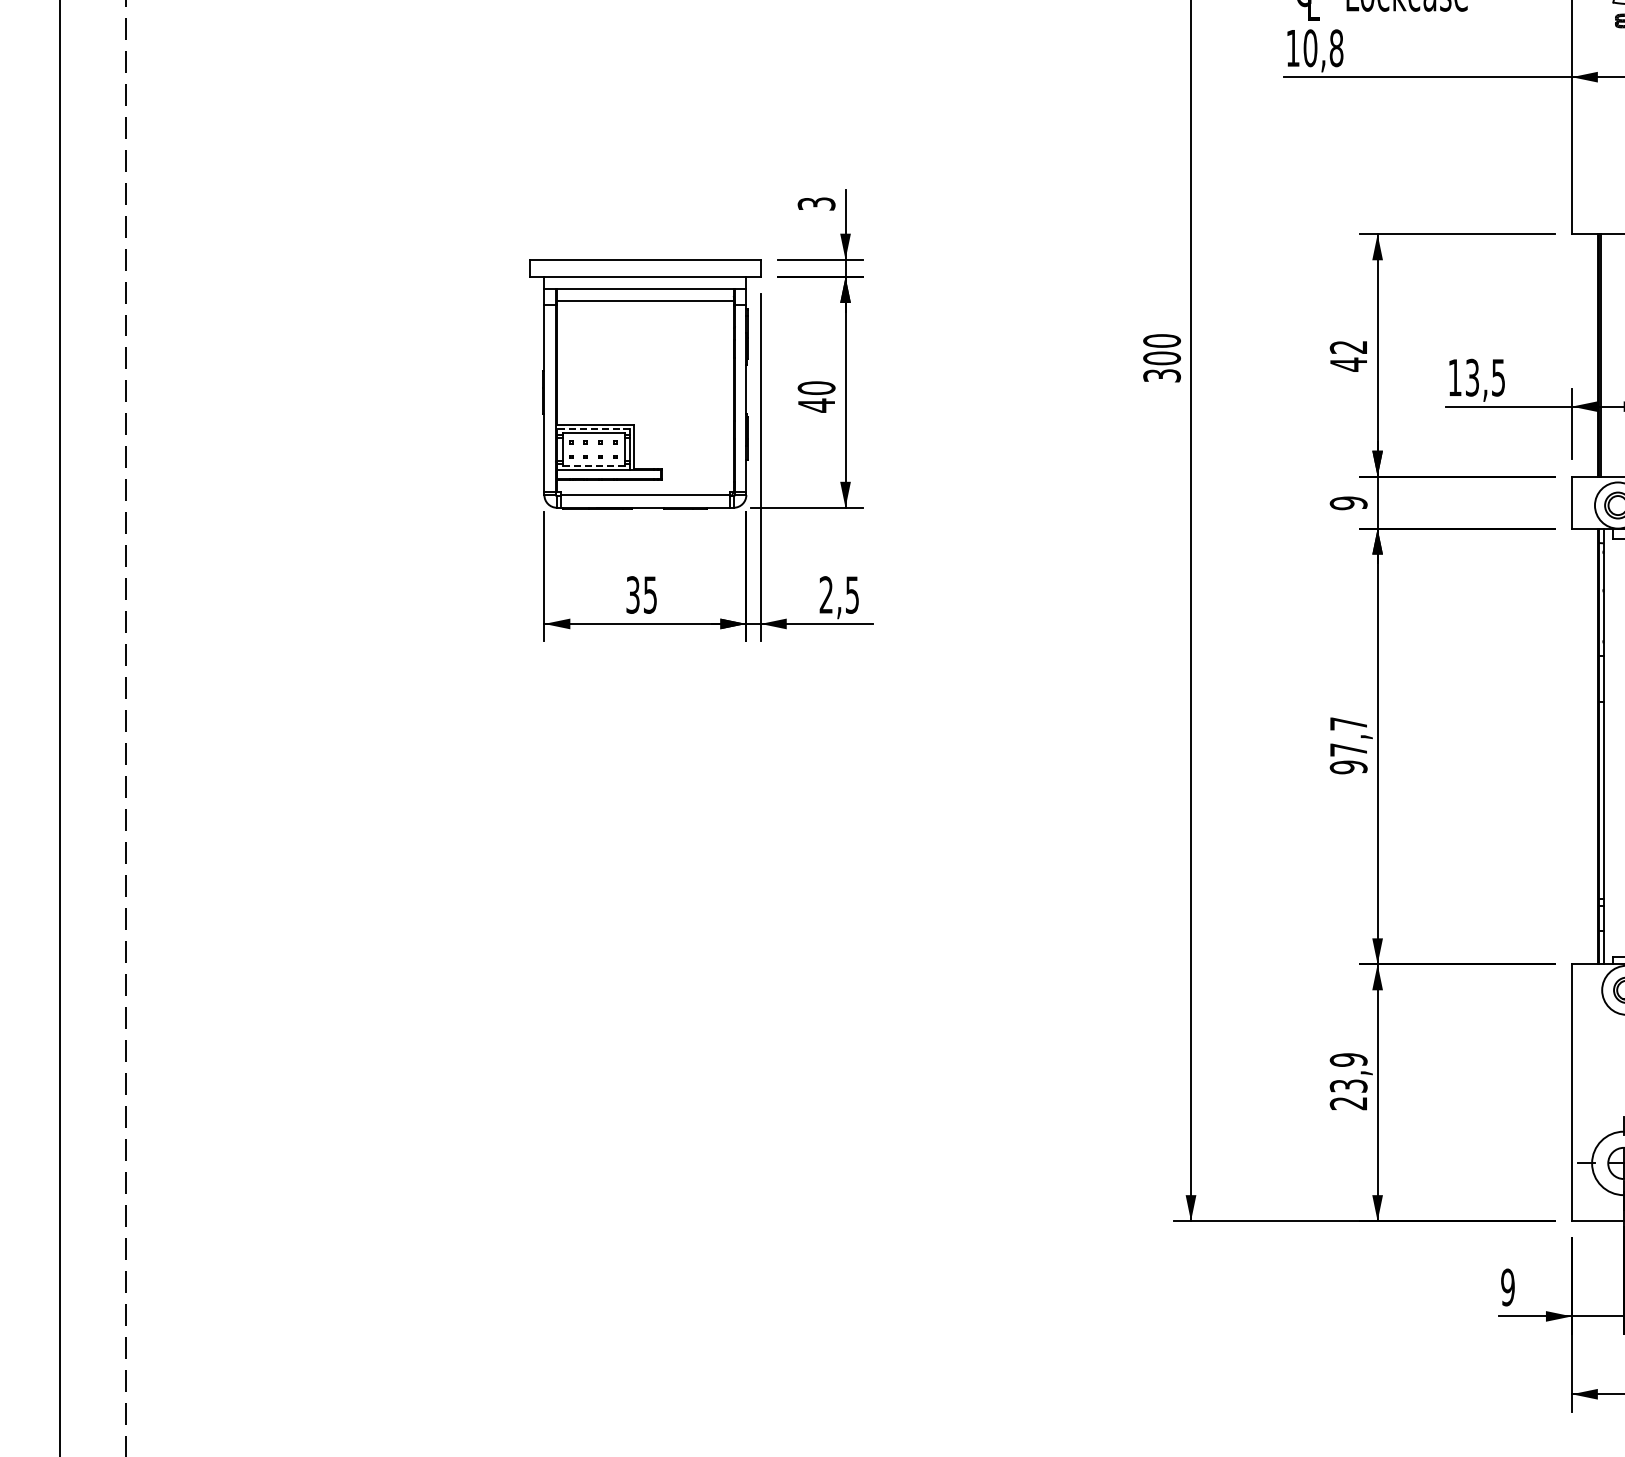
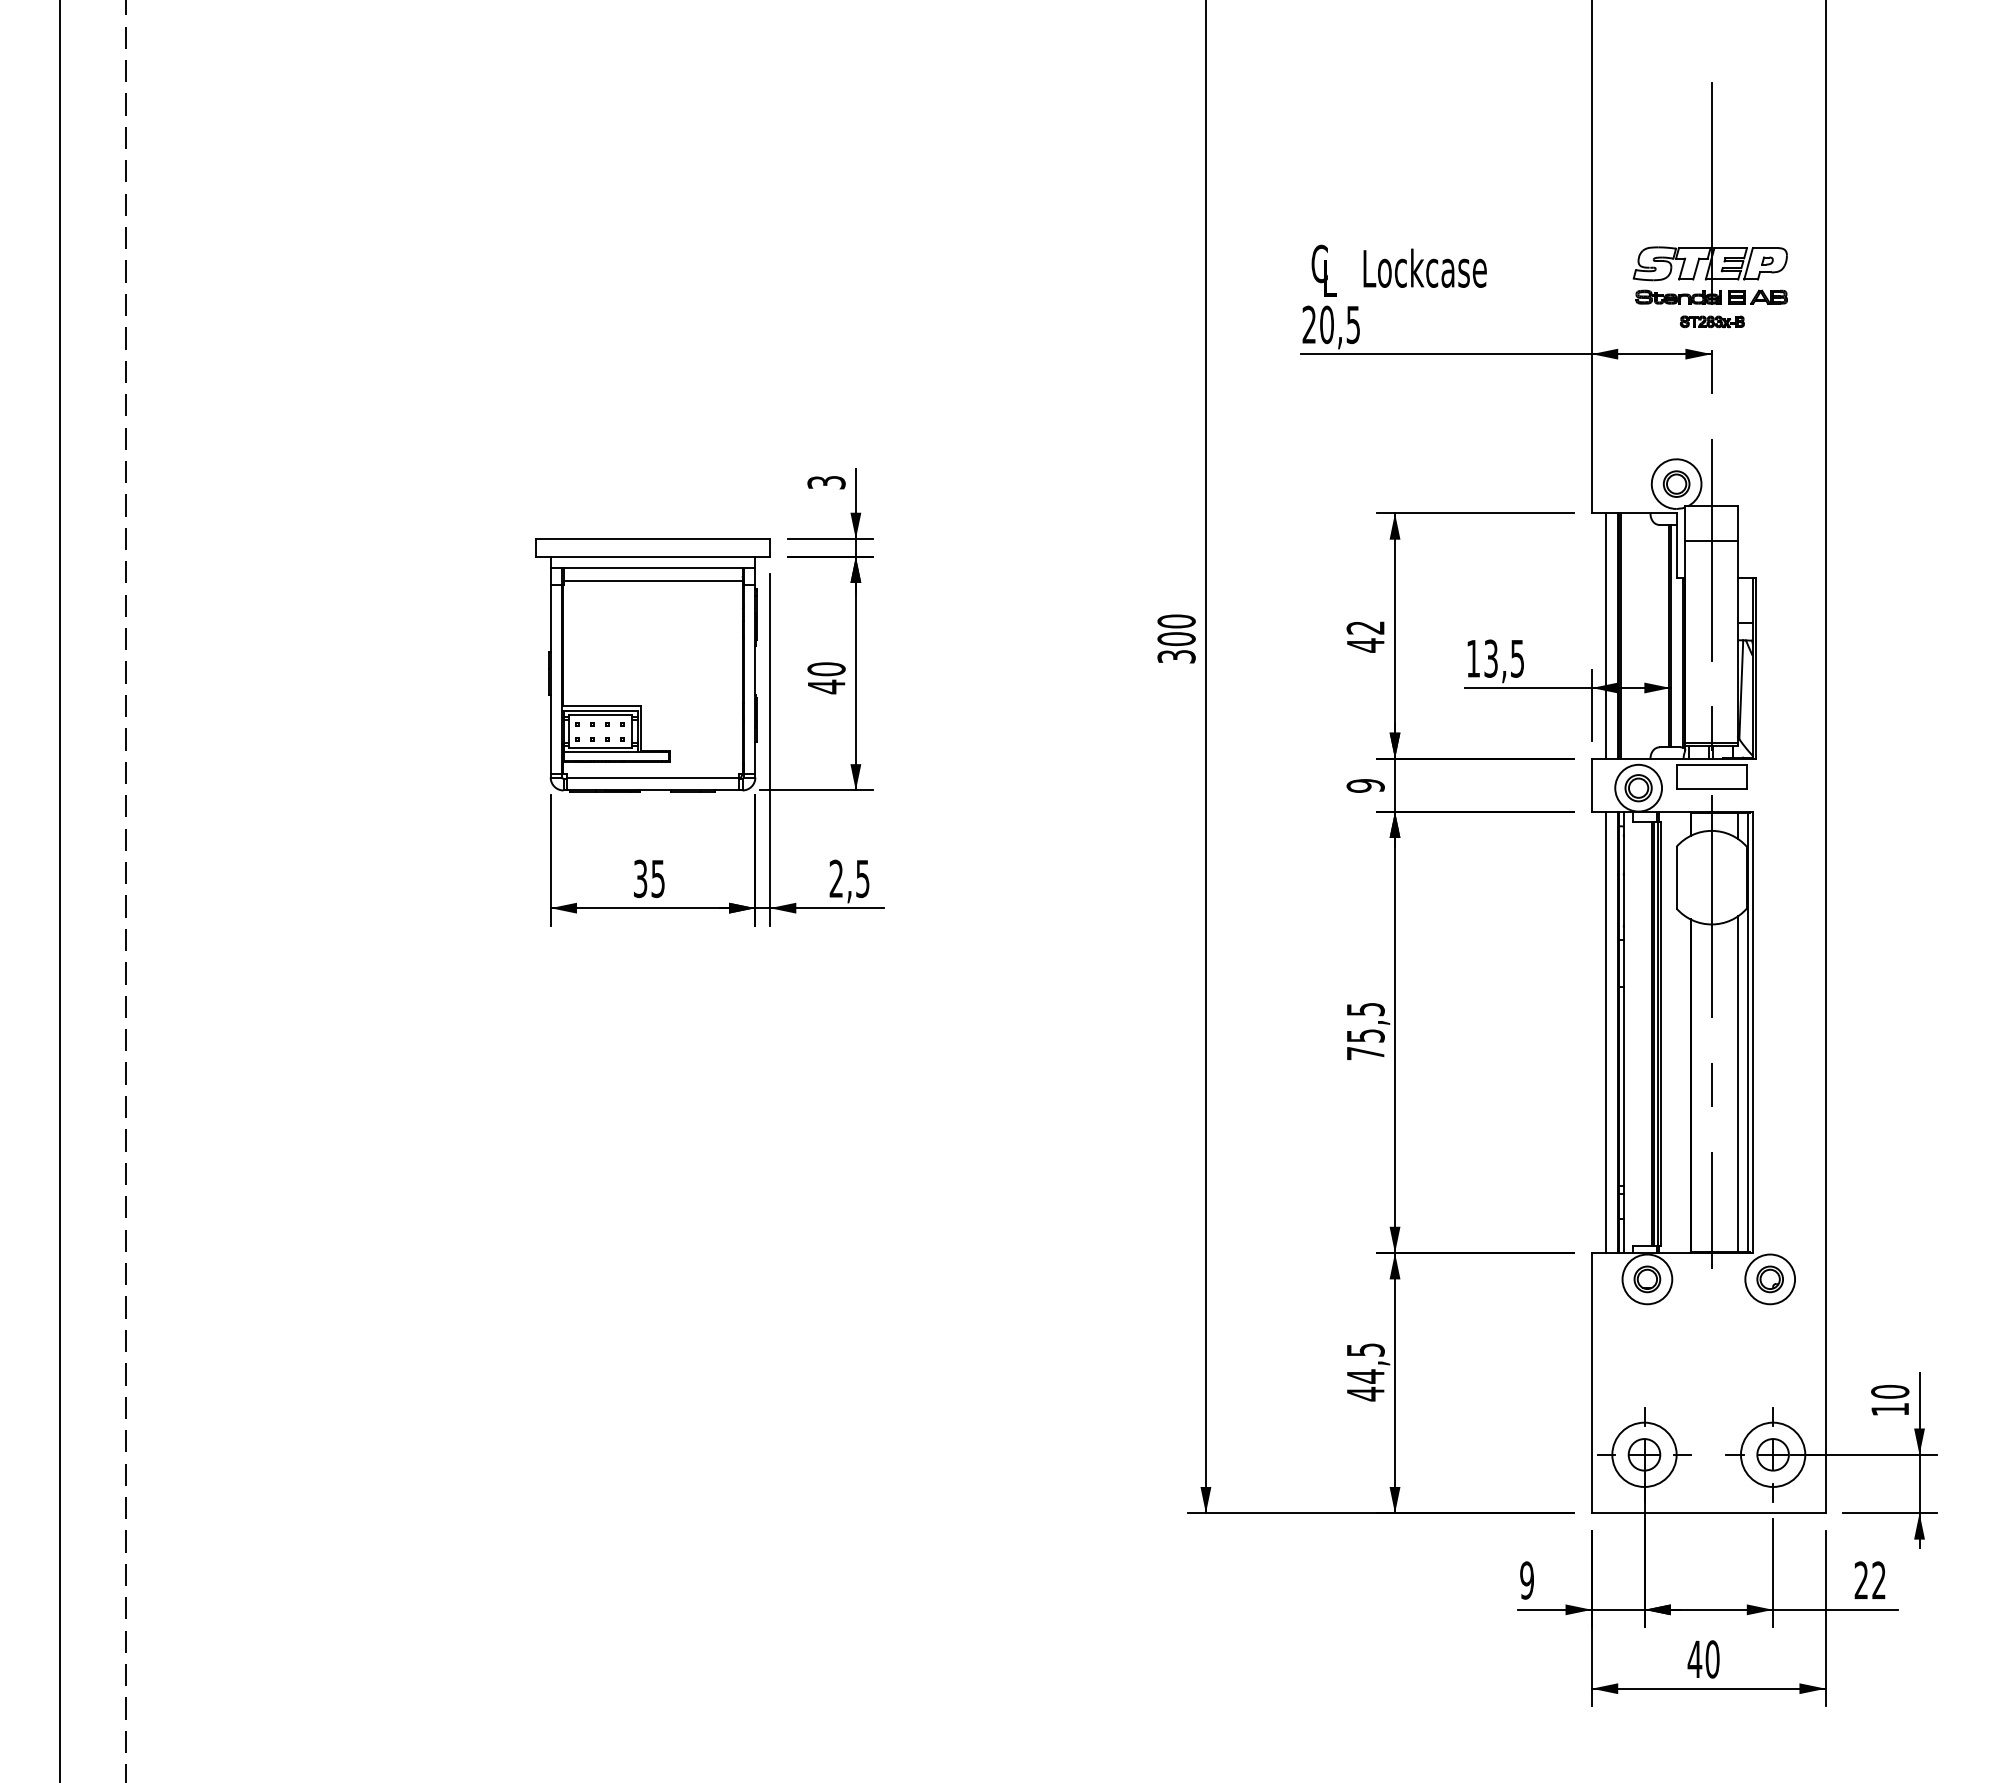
text: (1314, 47) -> (1331, 324), 10,8 -> 20,5
line: (1586, 354) -> (1606, 635), added
line: (593, 428) -> (600, 710), dashed -> solid
line: (593, 465) -> (600, 747), dashed -> solid
text: (1348, 745) -> (1365, 1031), 97,7 -> 75,5
line: (1586, 746) -> (1606, 1032), added
text: (1348, 1082) -> (1365, 1372), 23,9 -> 44,5

